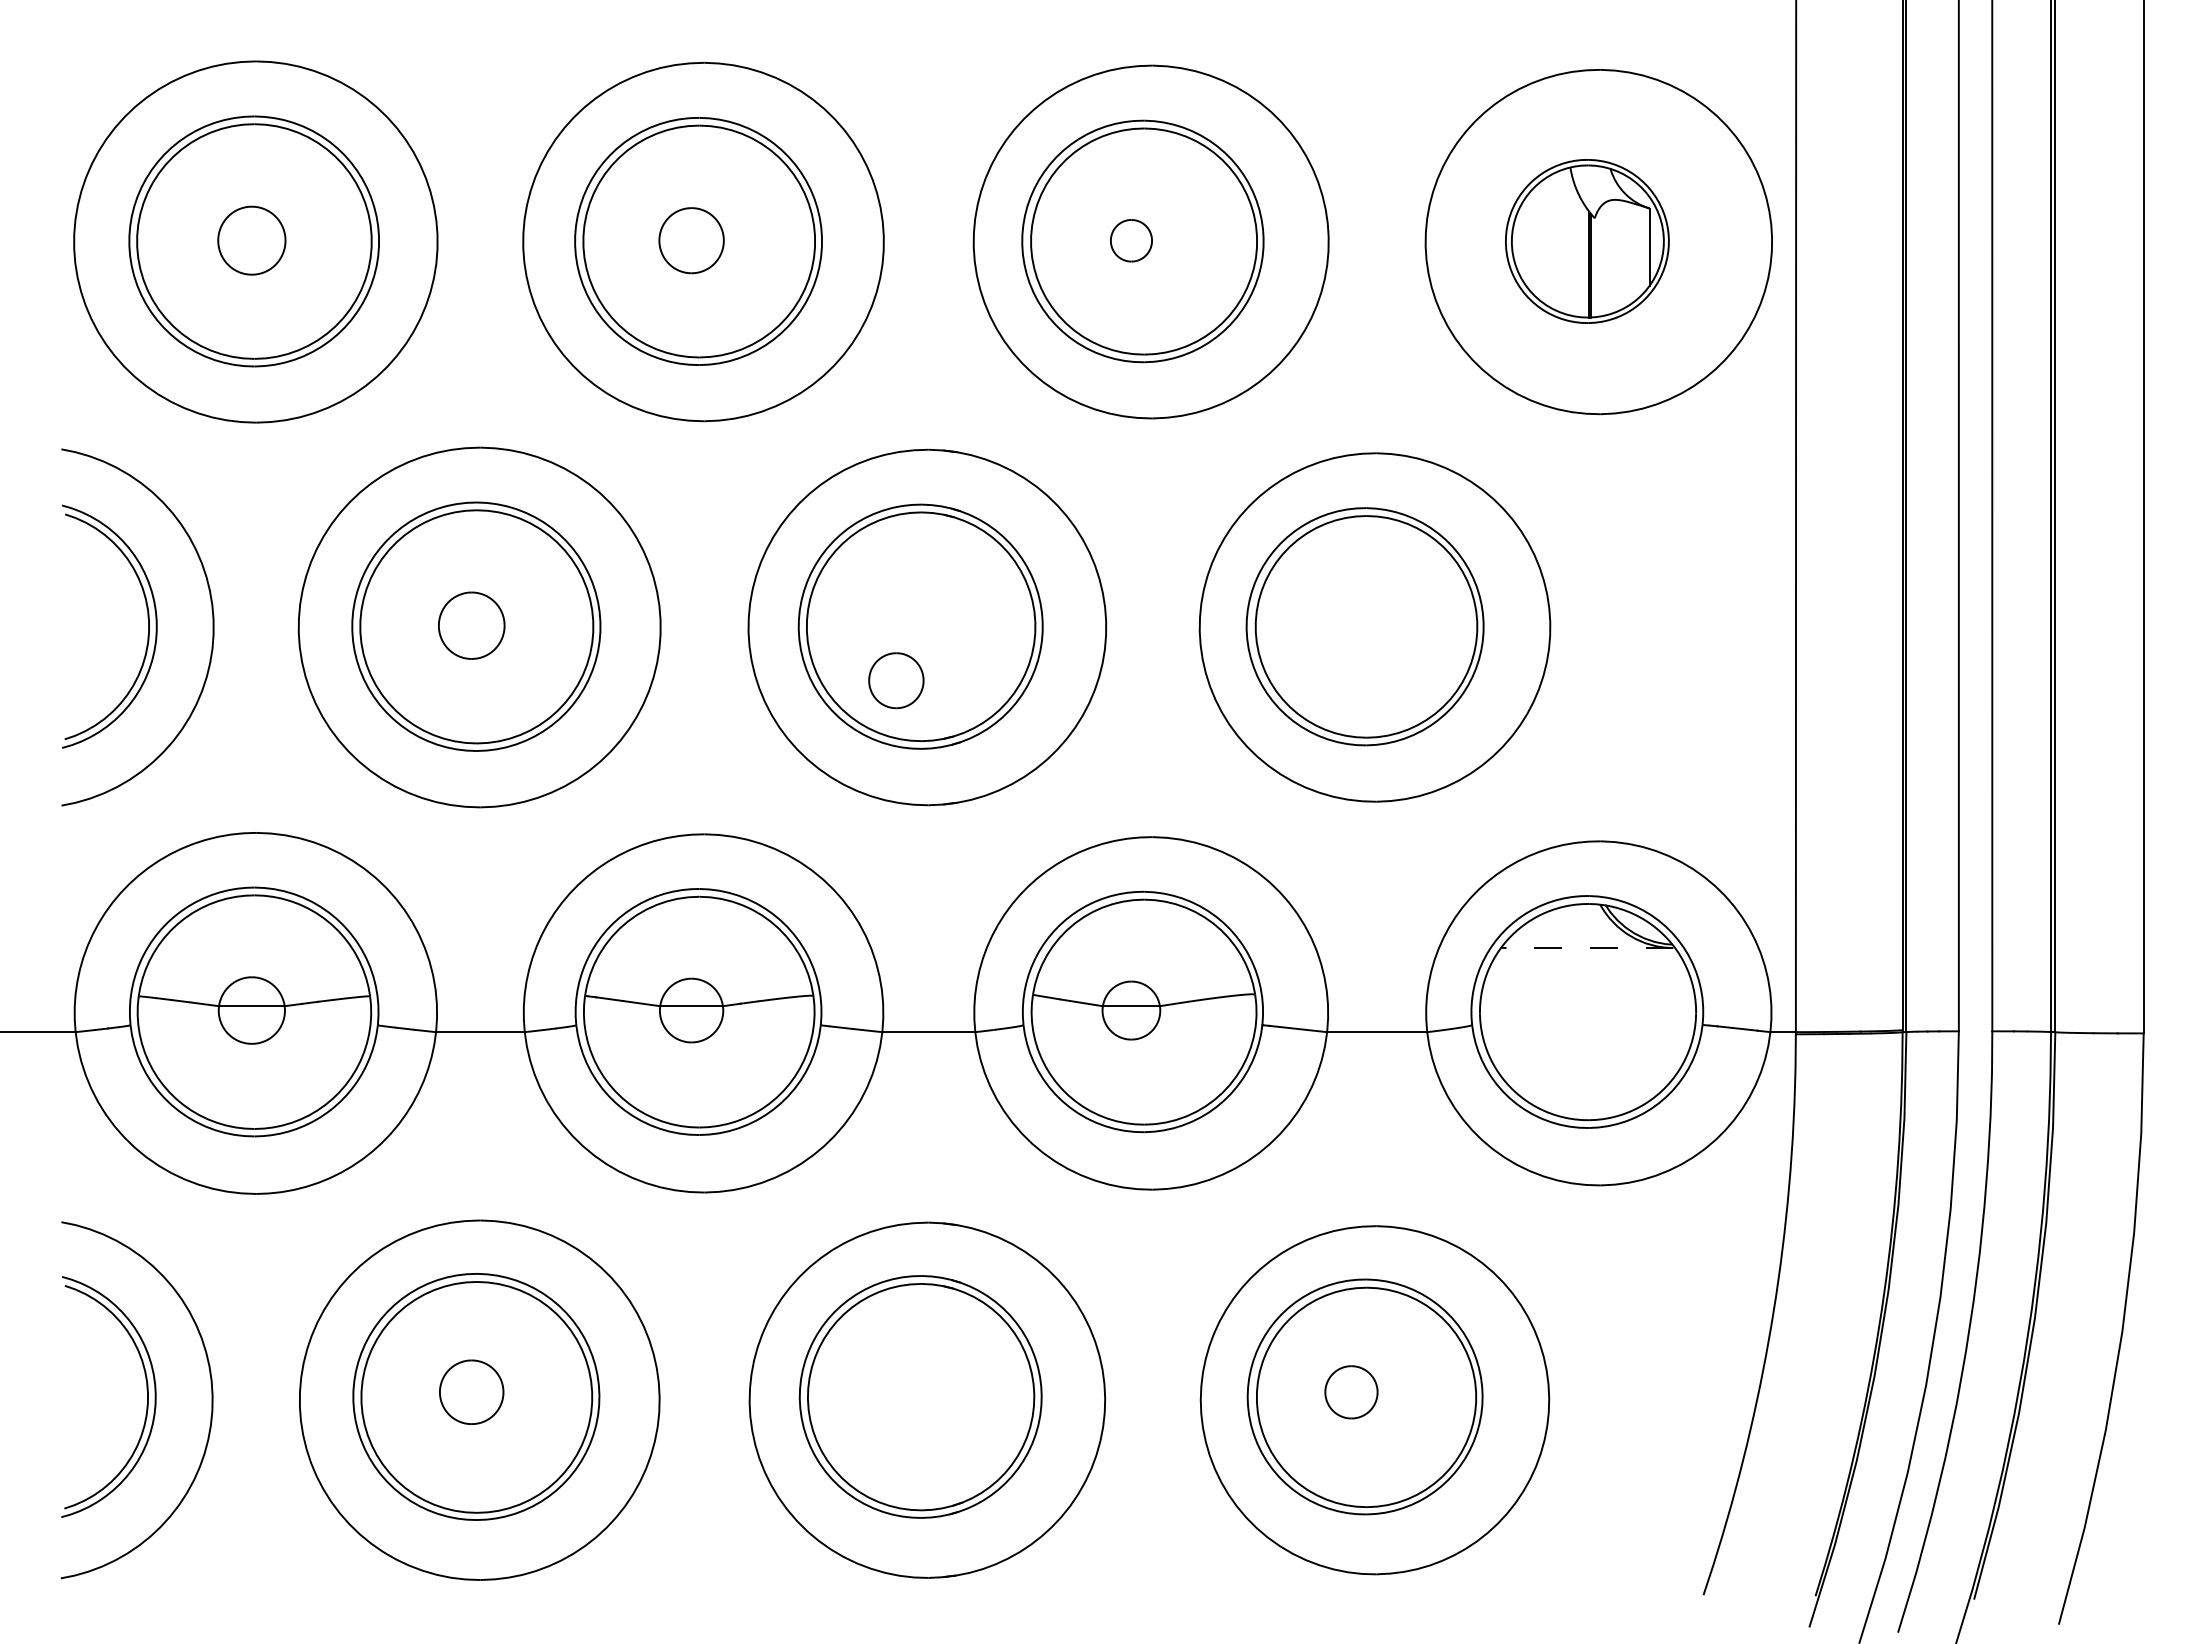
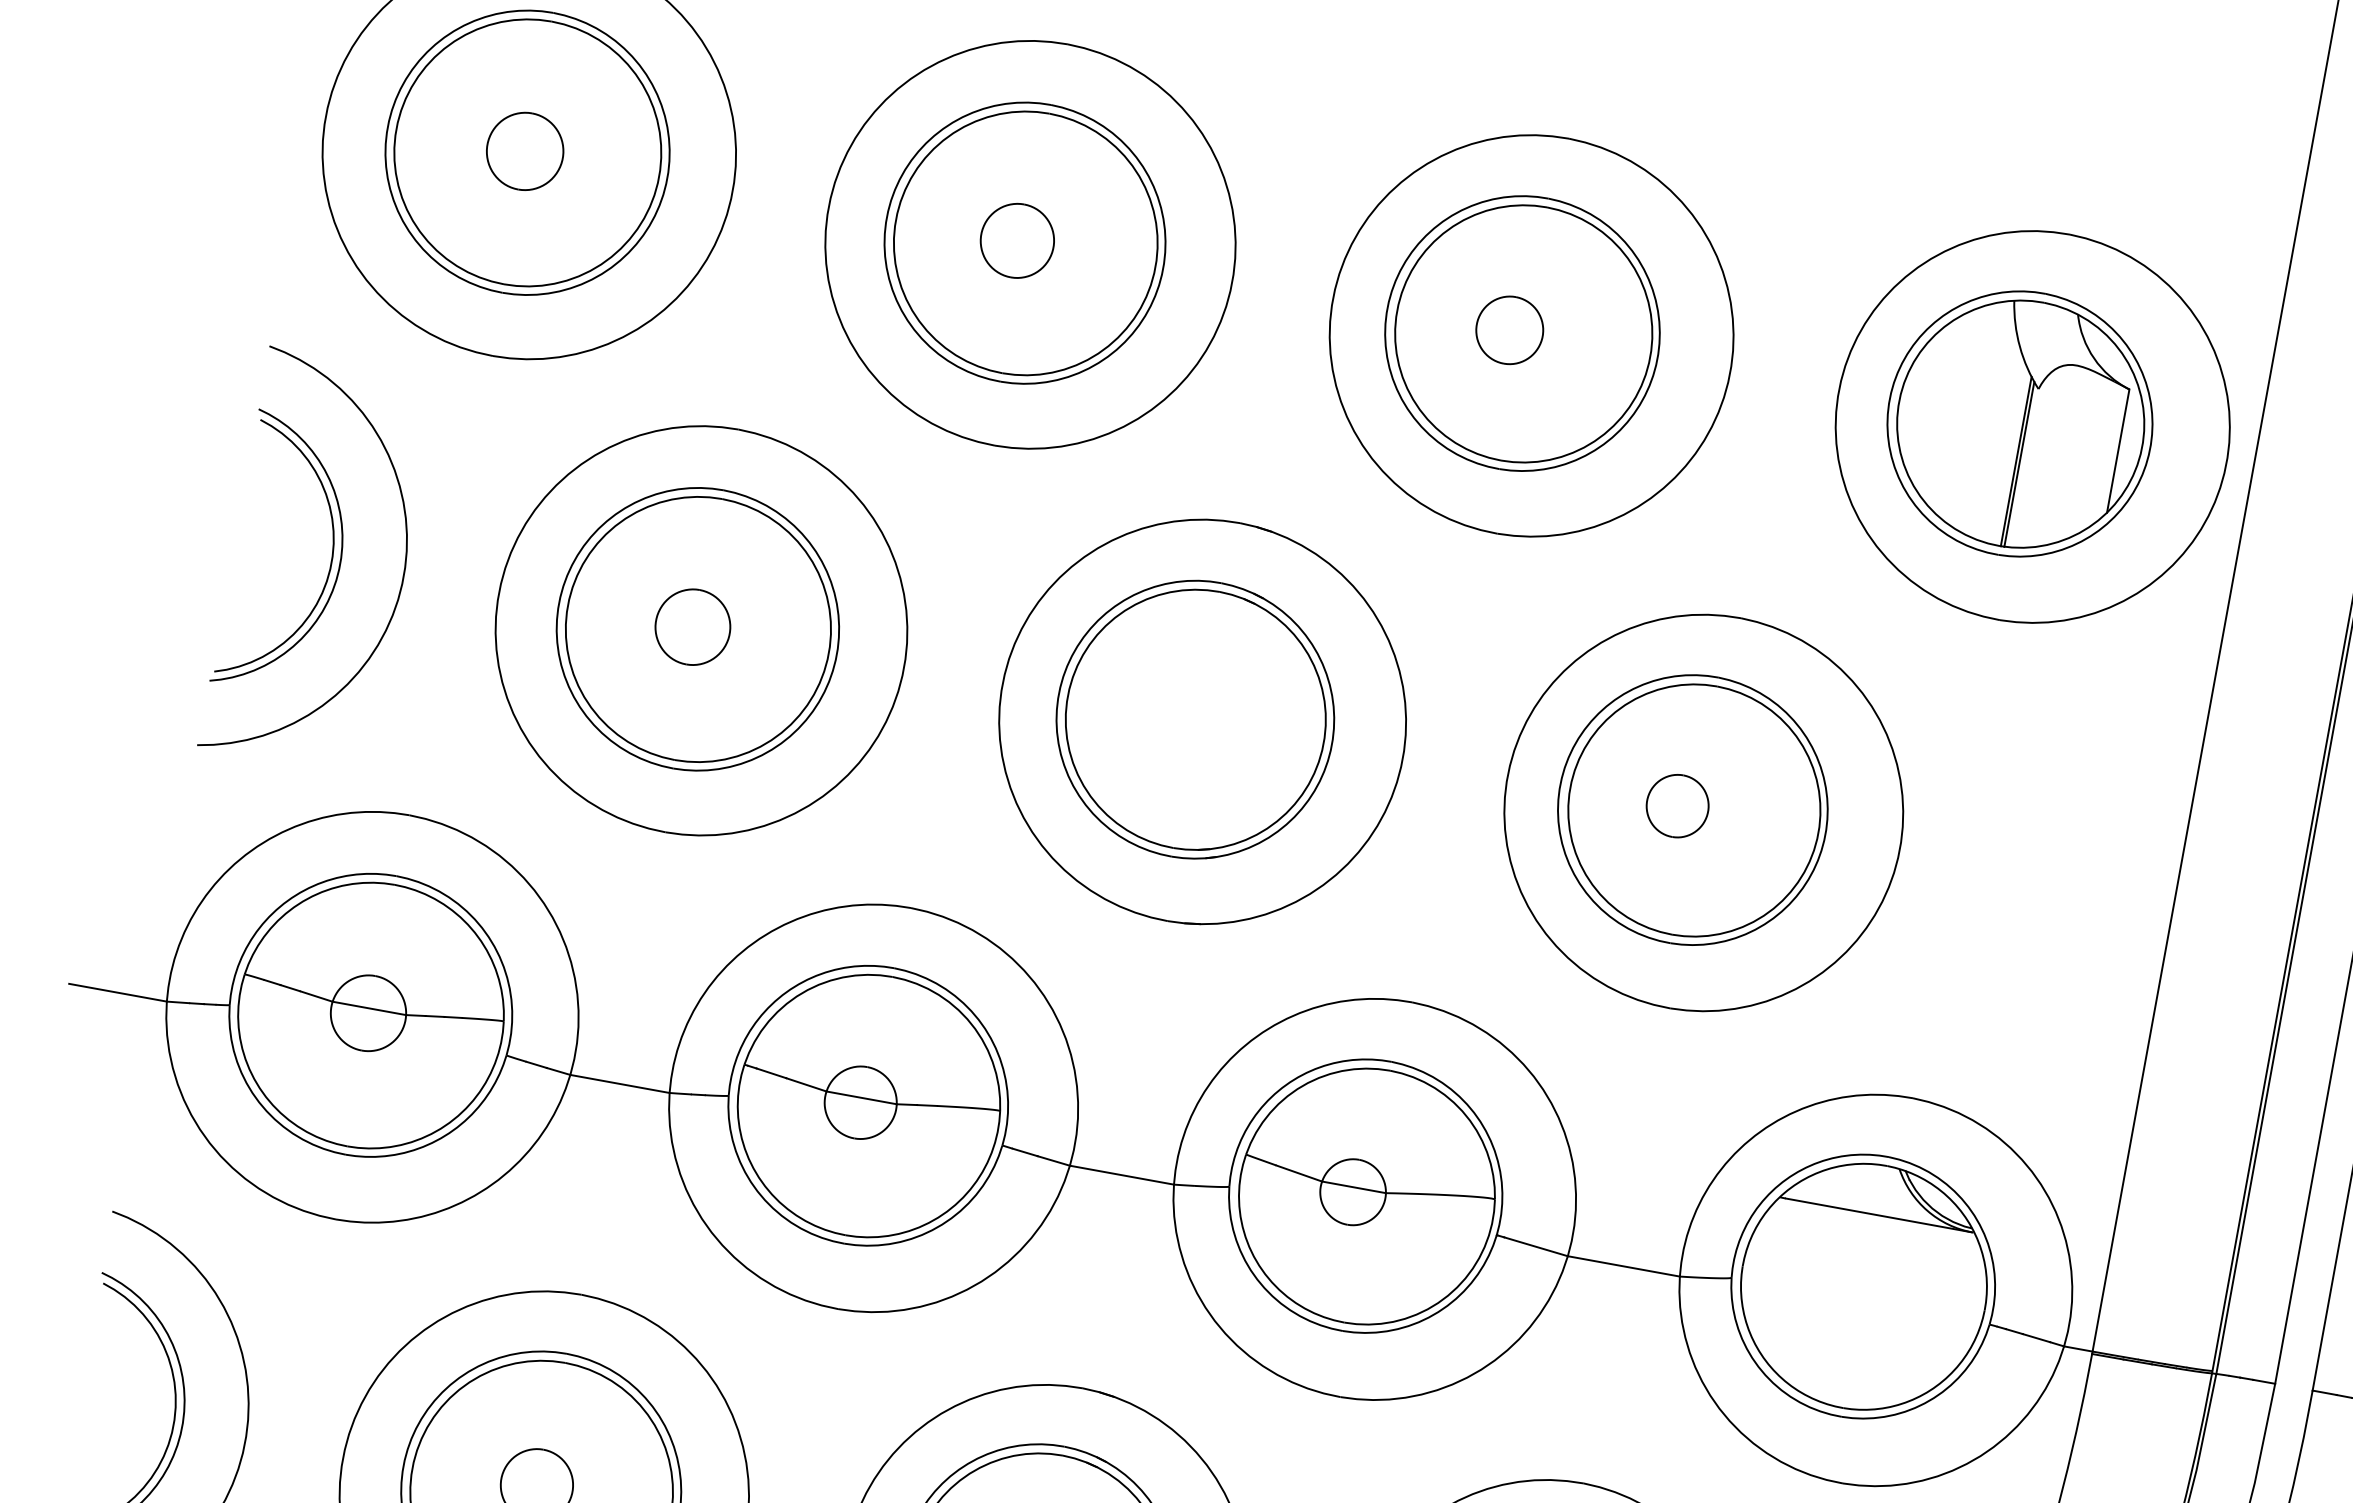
part: (1131, 240) -> (1509, 330), size x1.43
part: (1587, 241) -> (2020, 424), size x1.43
part: (896, 680) -> (1677, 805), moved
line: (1589, 948) -> (1878, 1215), dashed -> solid

